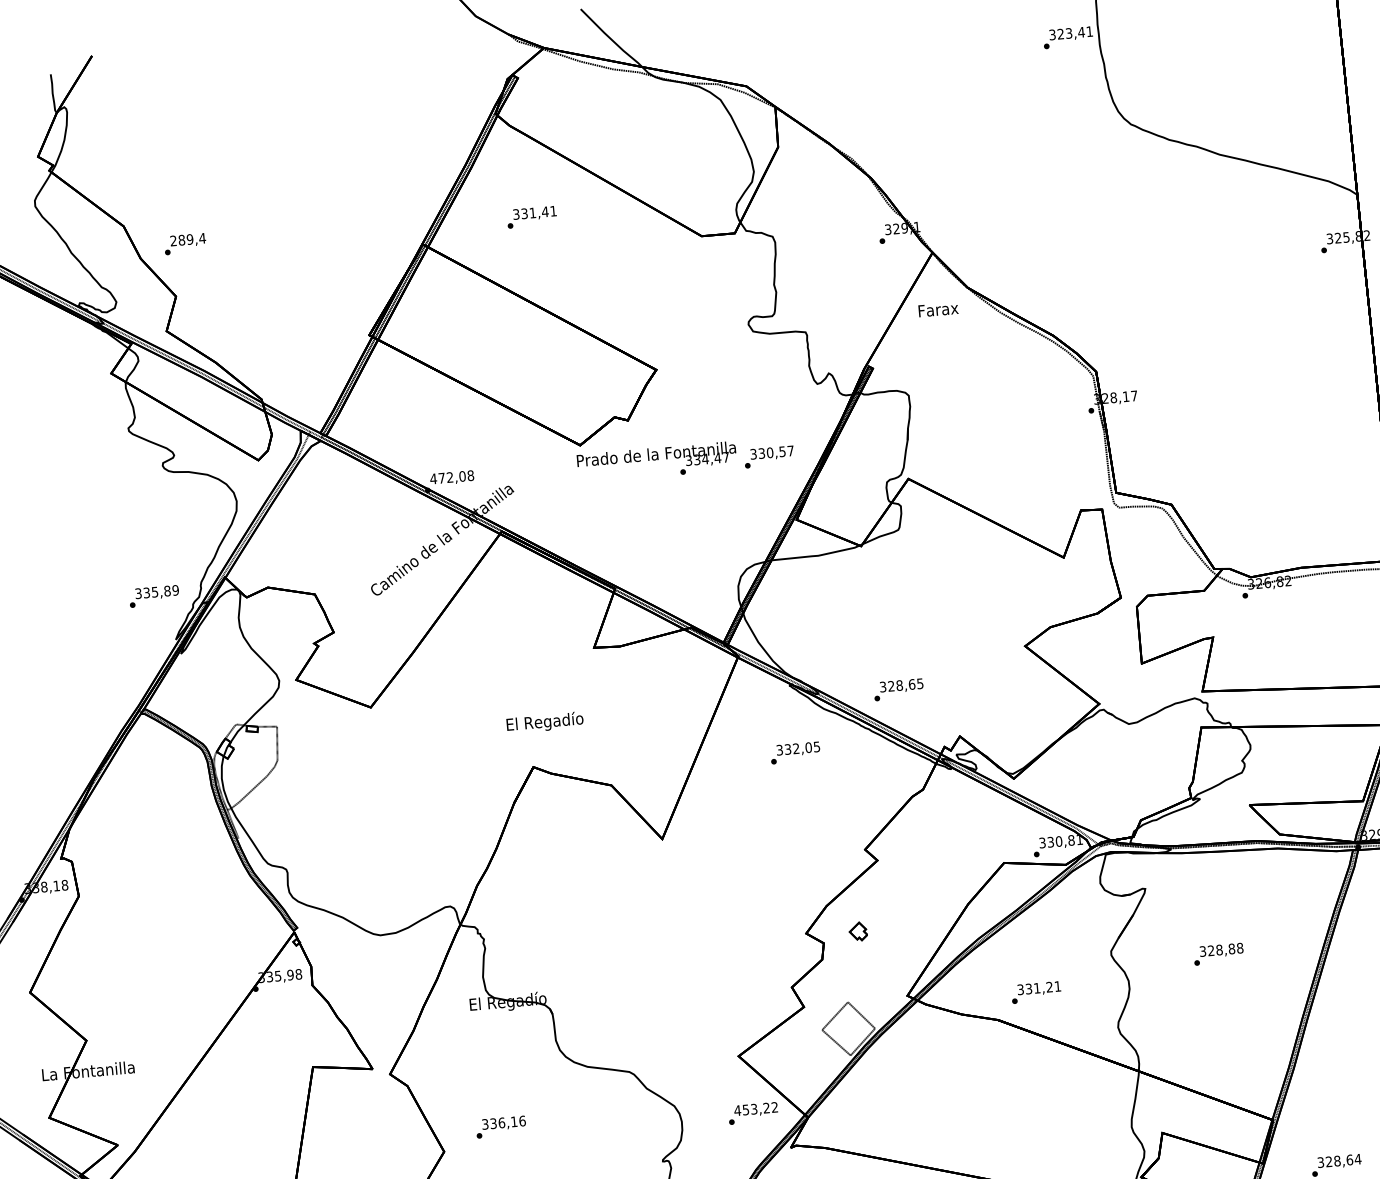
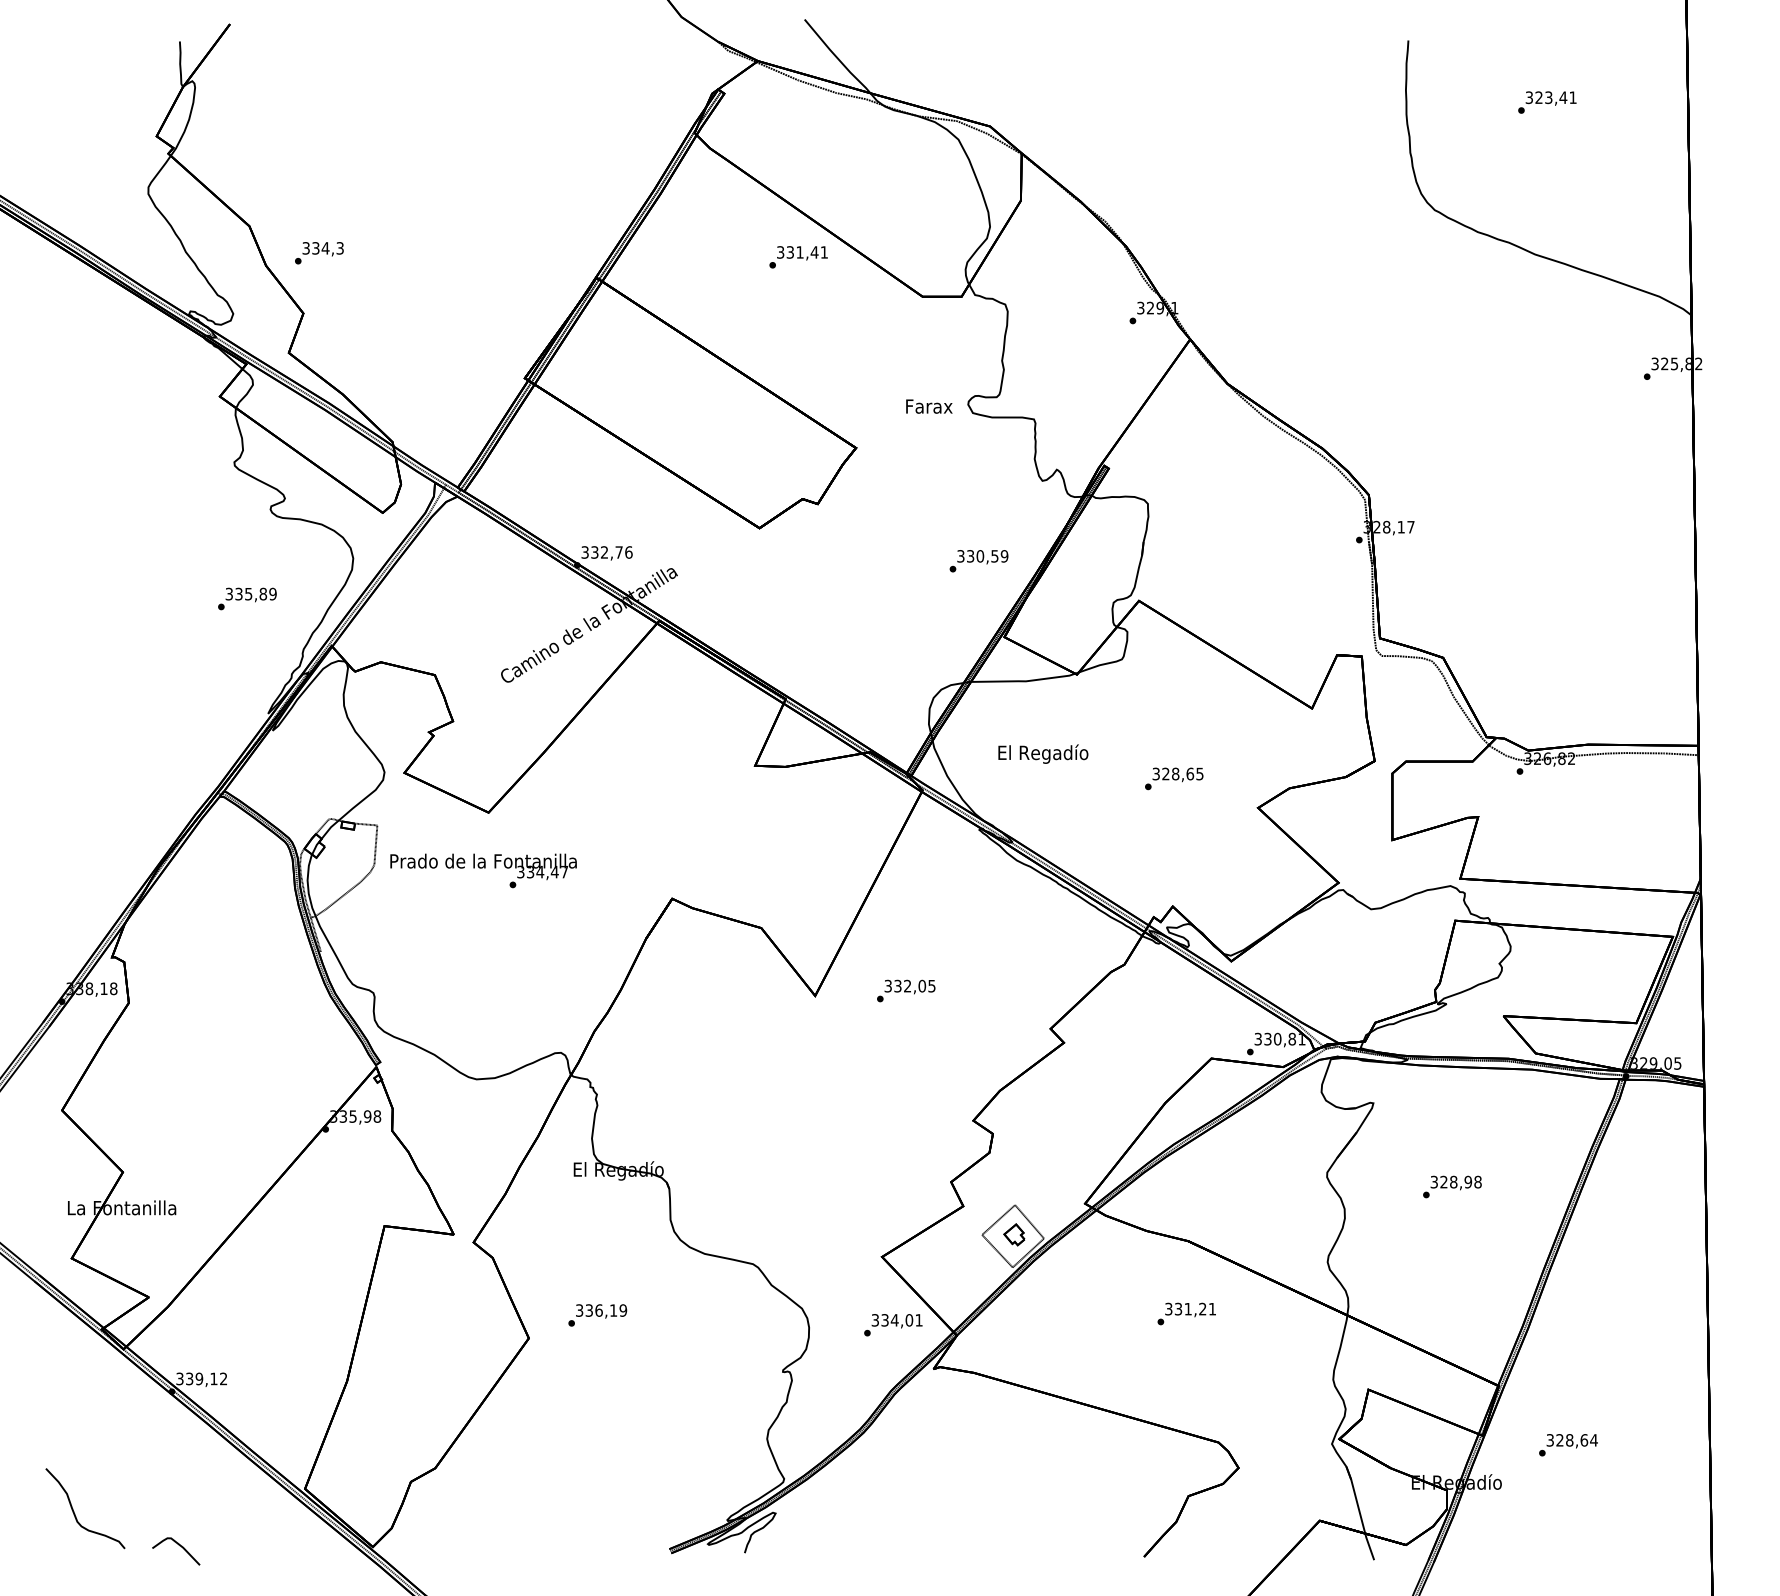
text: (1068, 37) -> (1547, 102), moved
text: (531, 217) -> (798, 257), moved
text: (188, 239) -> (323, 248), 289,4 -> 334,3
text: (938, 309) -> (929, 406), moved
text: (790, 451) -> (1004, 556), 330,57 -> 330,59
text: (657, 461) -> (483, 870), moved
text: (451, 477) -> (606, 552), 472,08 -> 332,76
text: (154, 595) -> (247, 598), moved
text: (898, 689) -> (1174, 778), moved
text: (545, 722) -> (1043, 753), moved
text: (795, 752) -> (906, 990), moved
part: (858, 931) -> (1014, 1234), moved
text: (1232, 949) -> (1468, 1182), 328,88 -> 328,98
text: (1036, 992) -> (1186, 1313), moved
text: (755, 1109) -> (896, 1320), 453,22 -> 334,01
text: (522, 1121) -> (623, 1310), 336,16 -> 336,19

